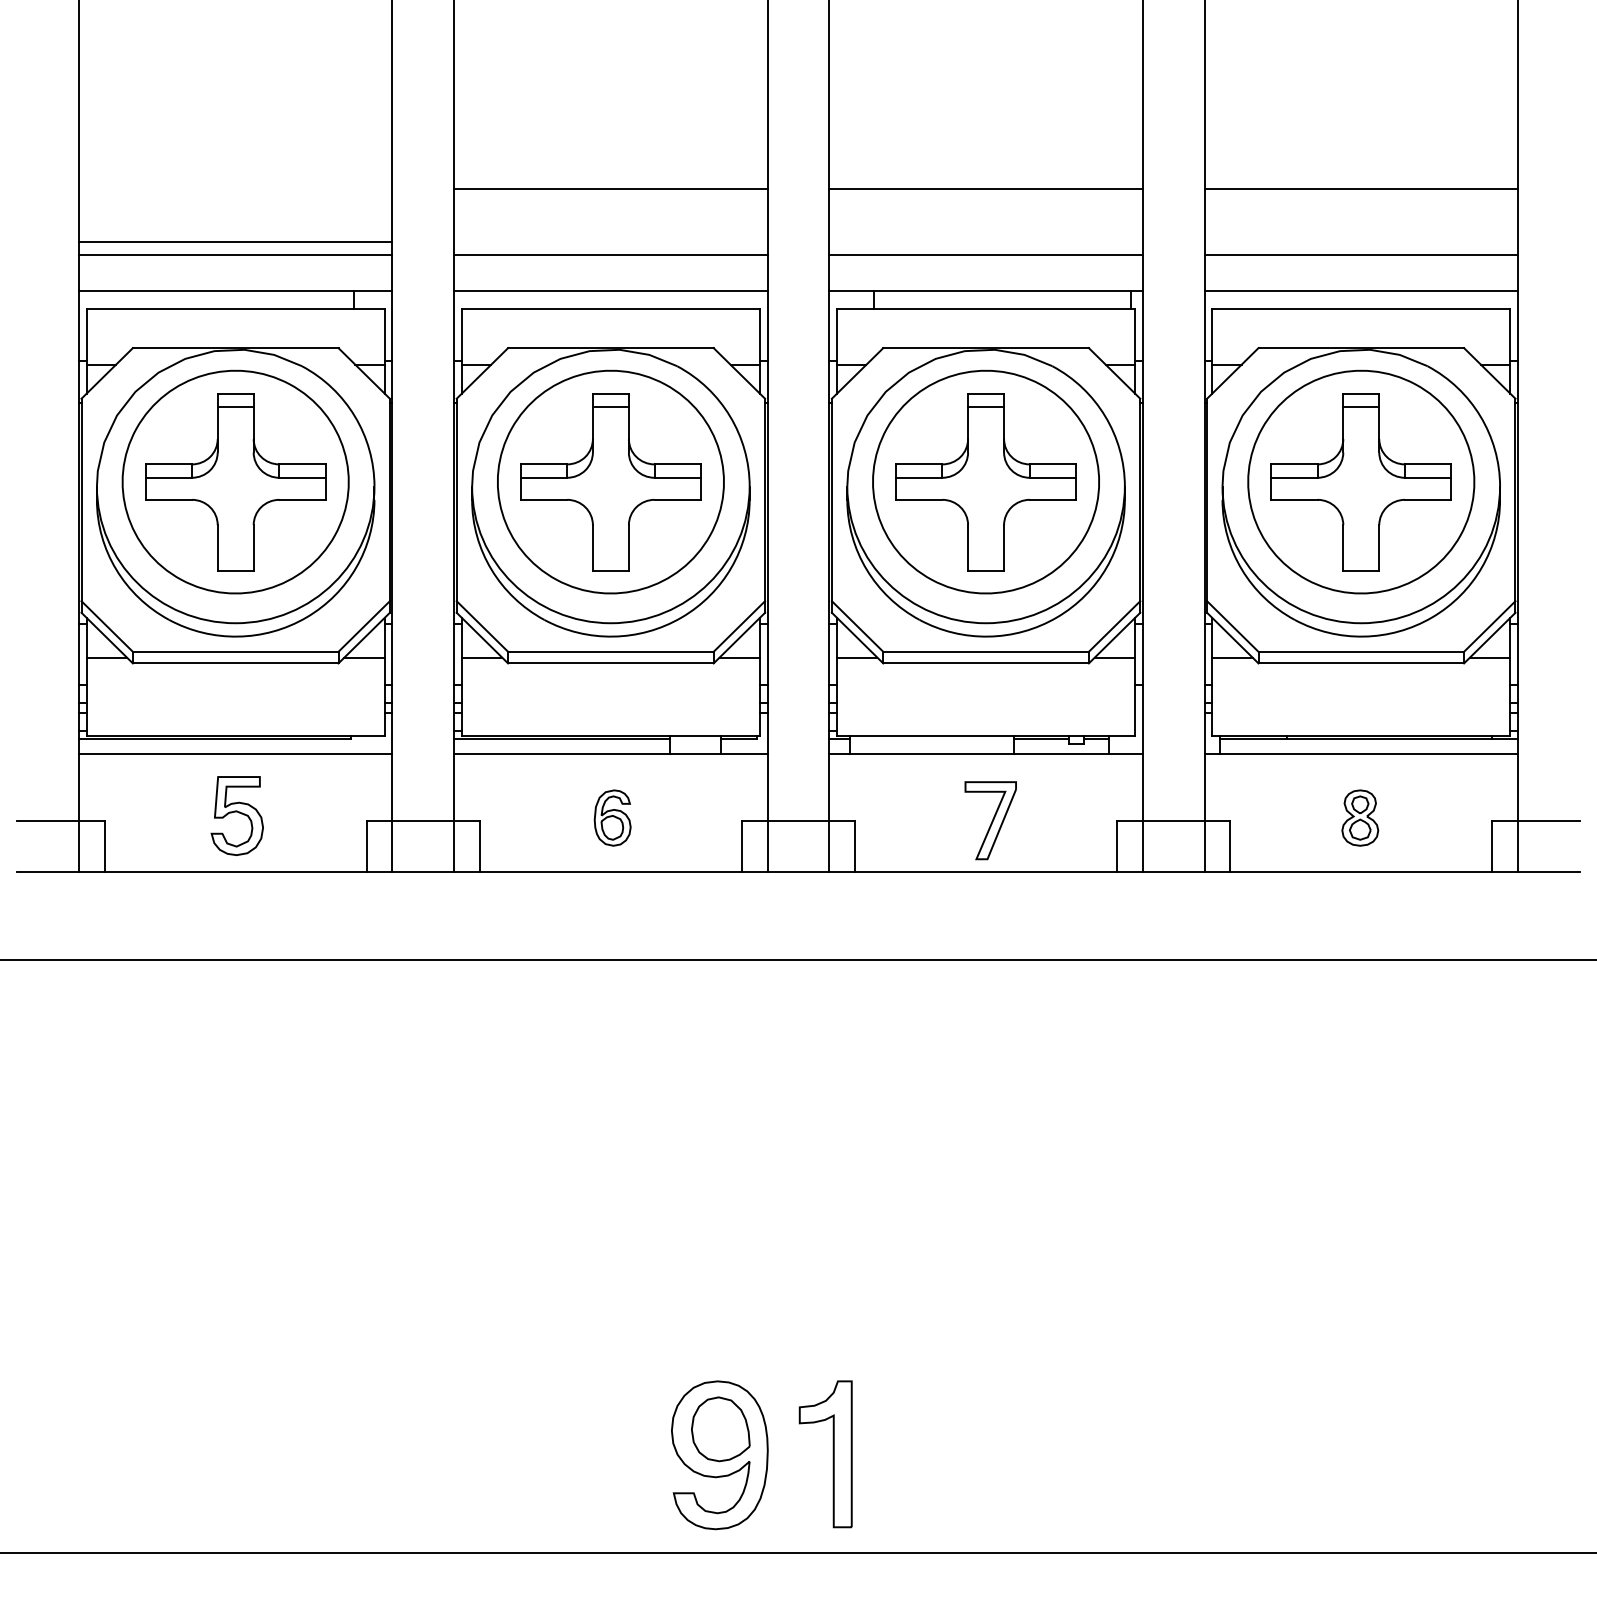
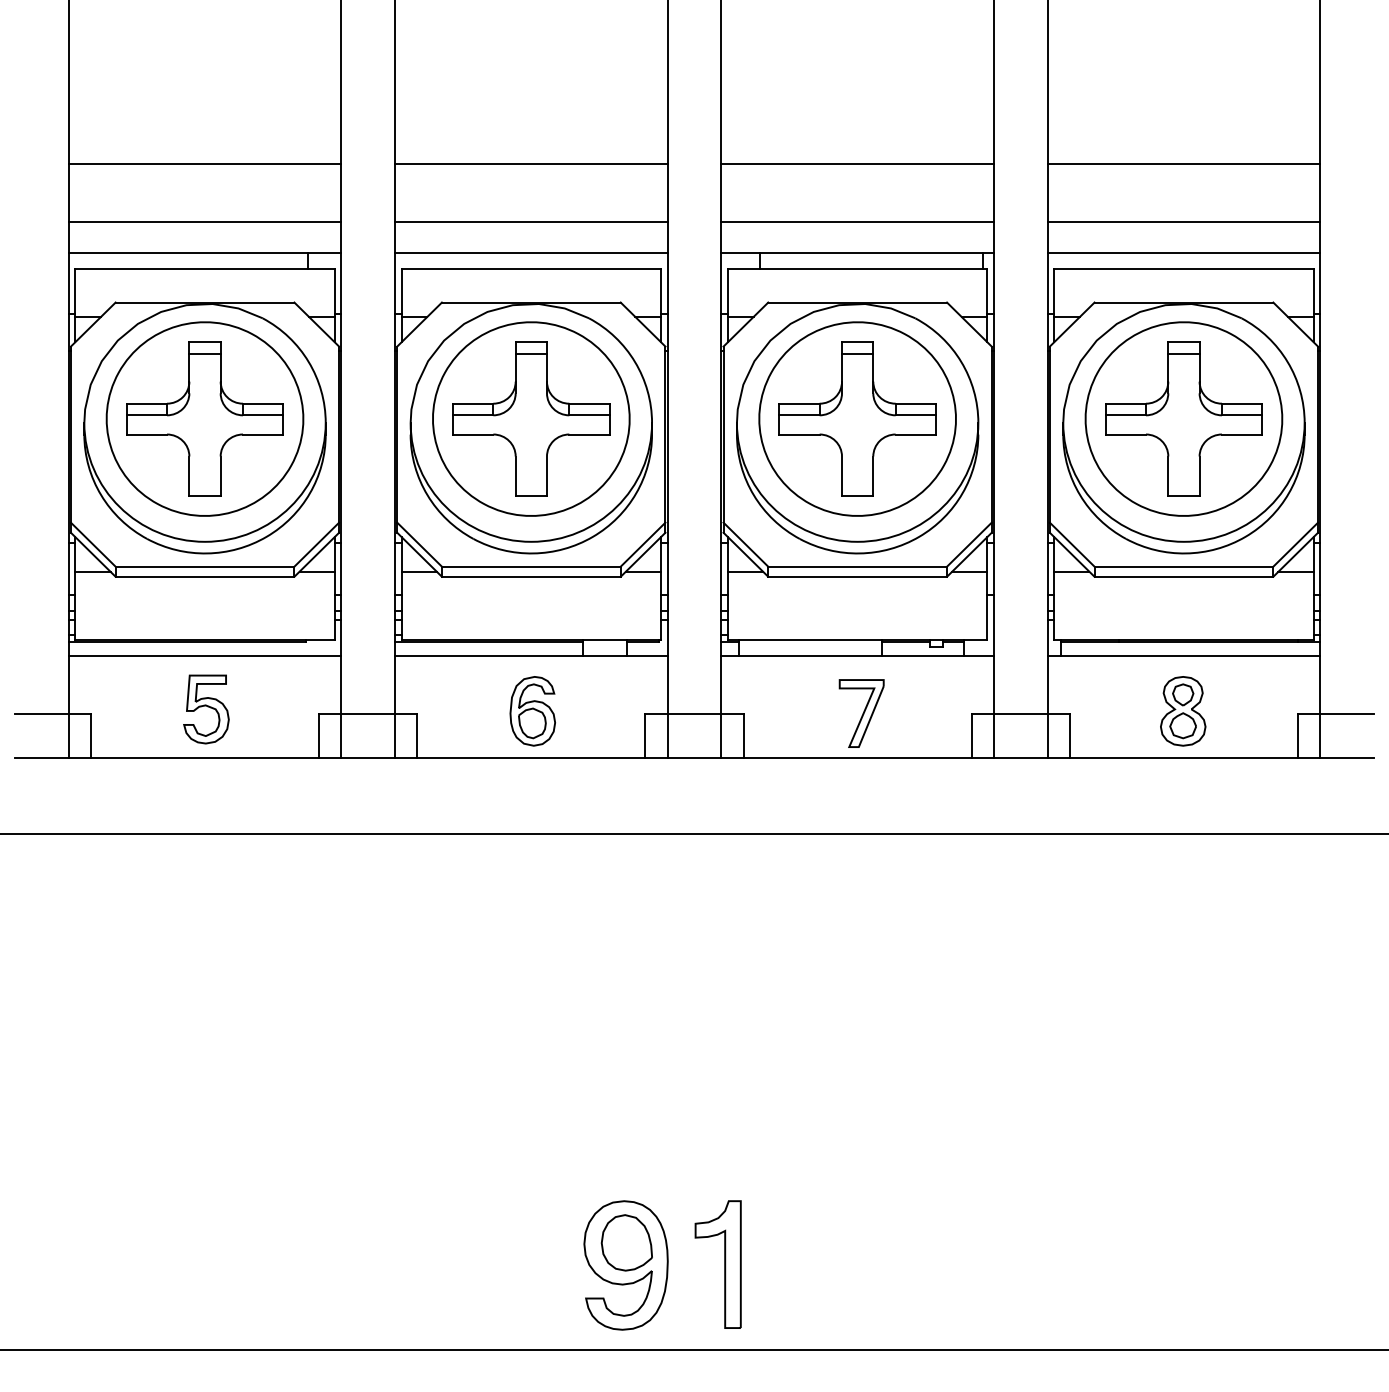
line: (235, 241) -> (204, 163), moved
part: (612, 817) -> (532, 710), size x1.43
part: (1359, 817) -> (1182, 710), size x1.43

